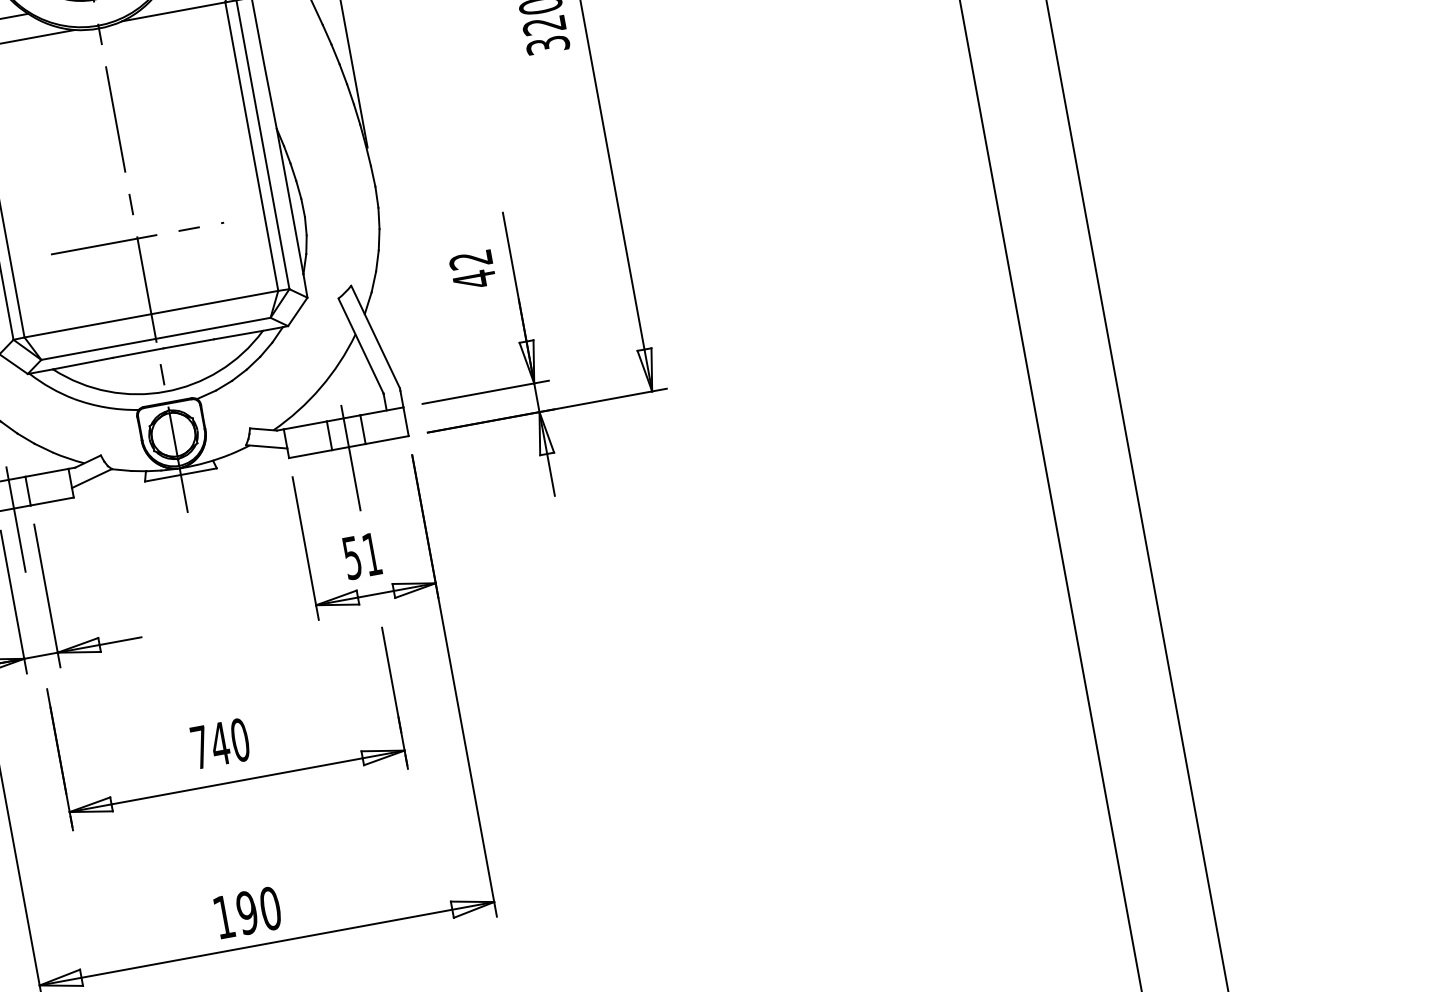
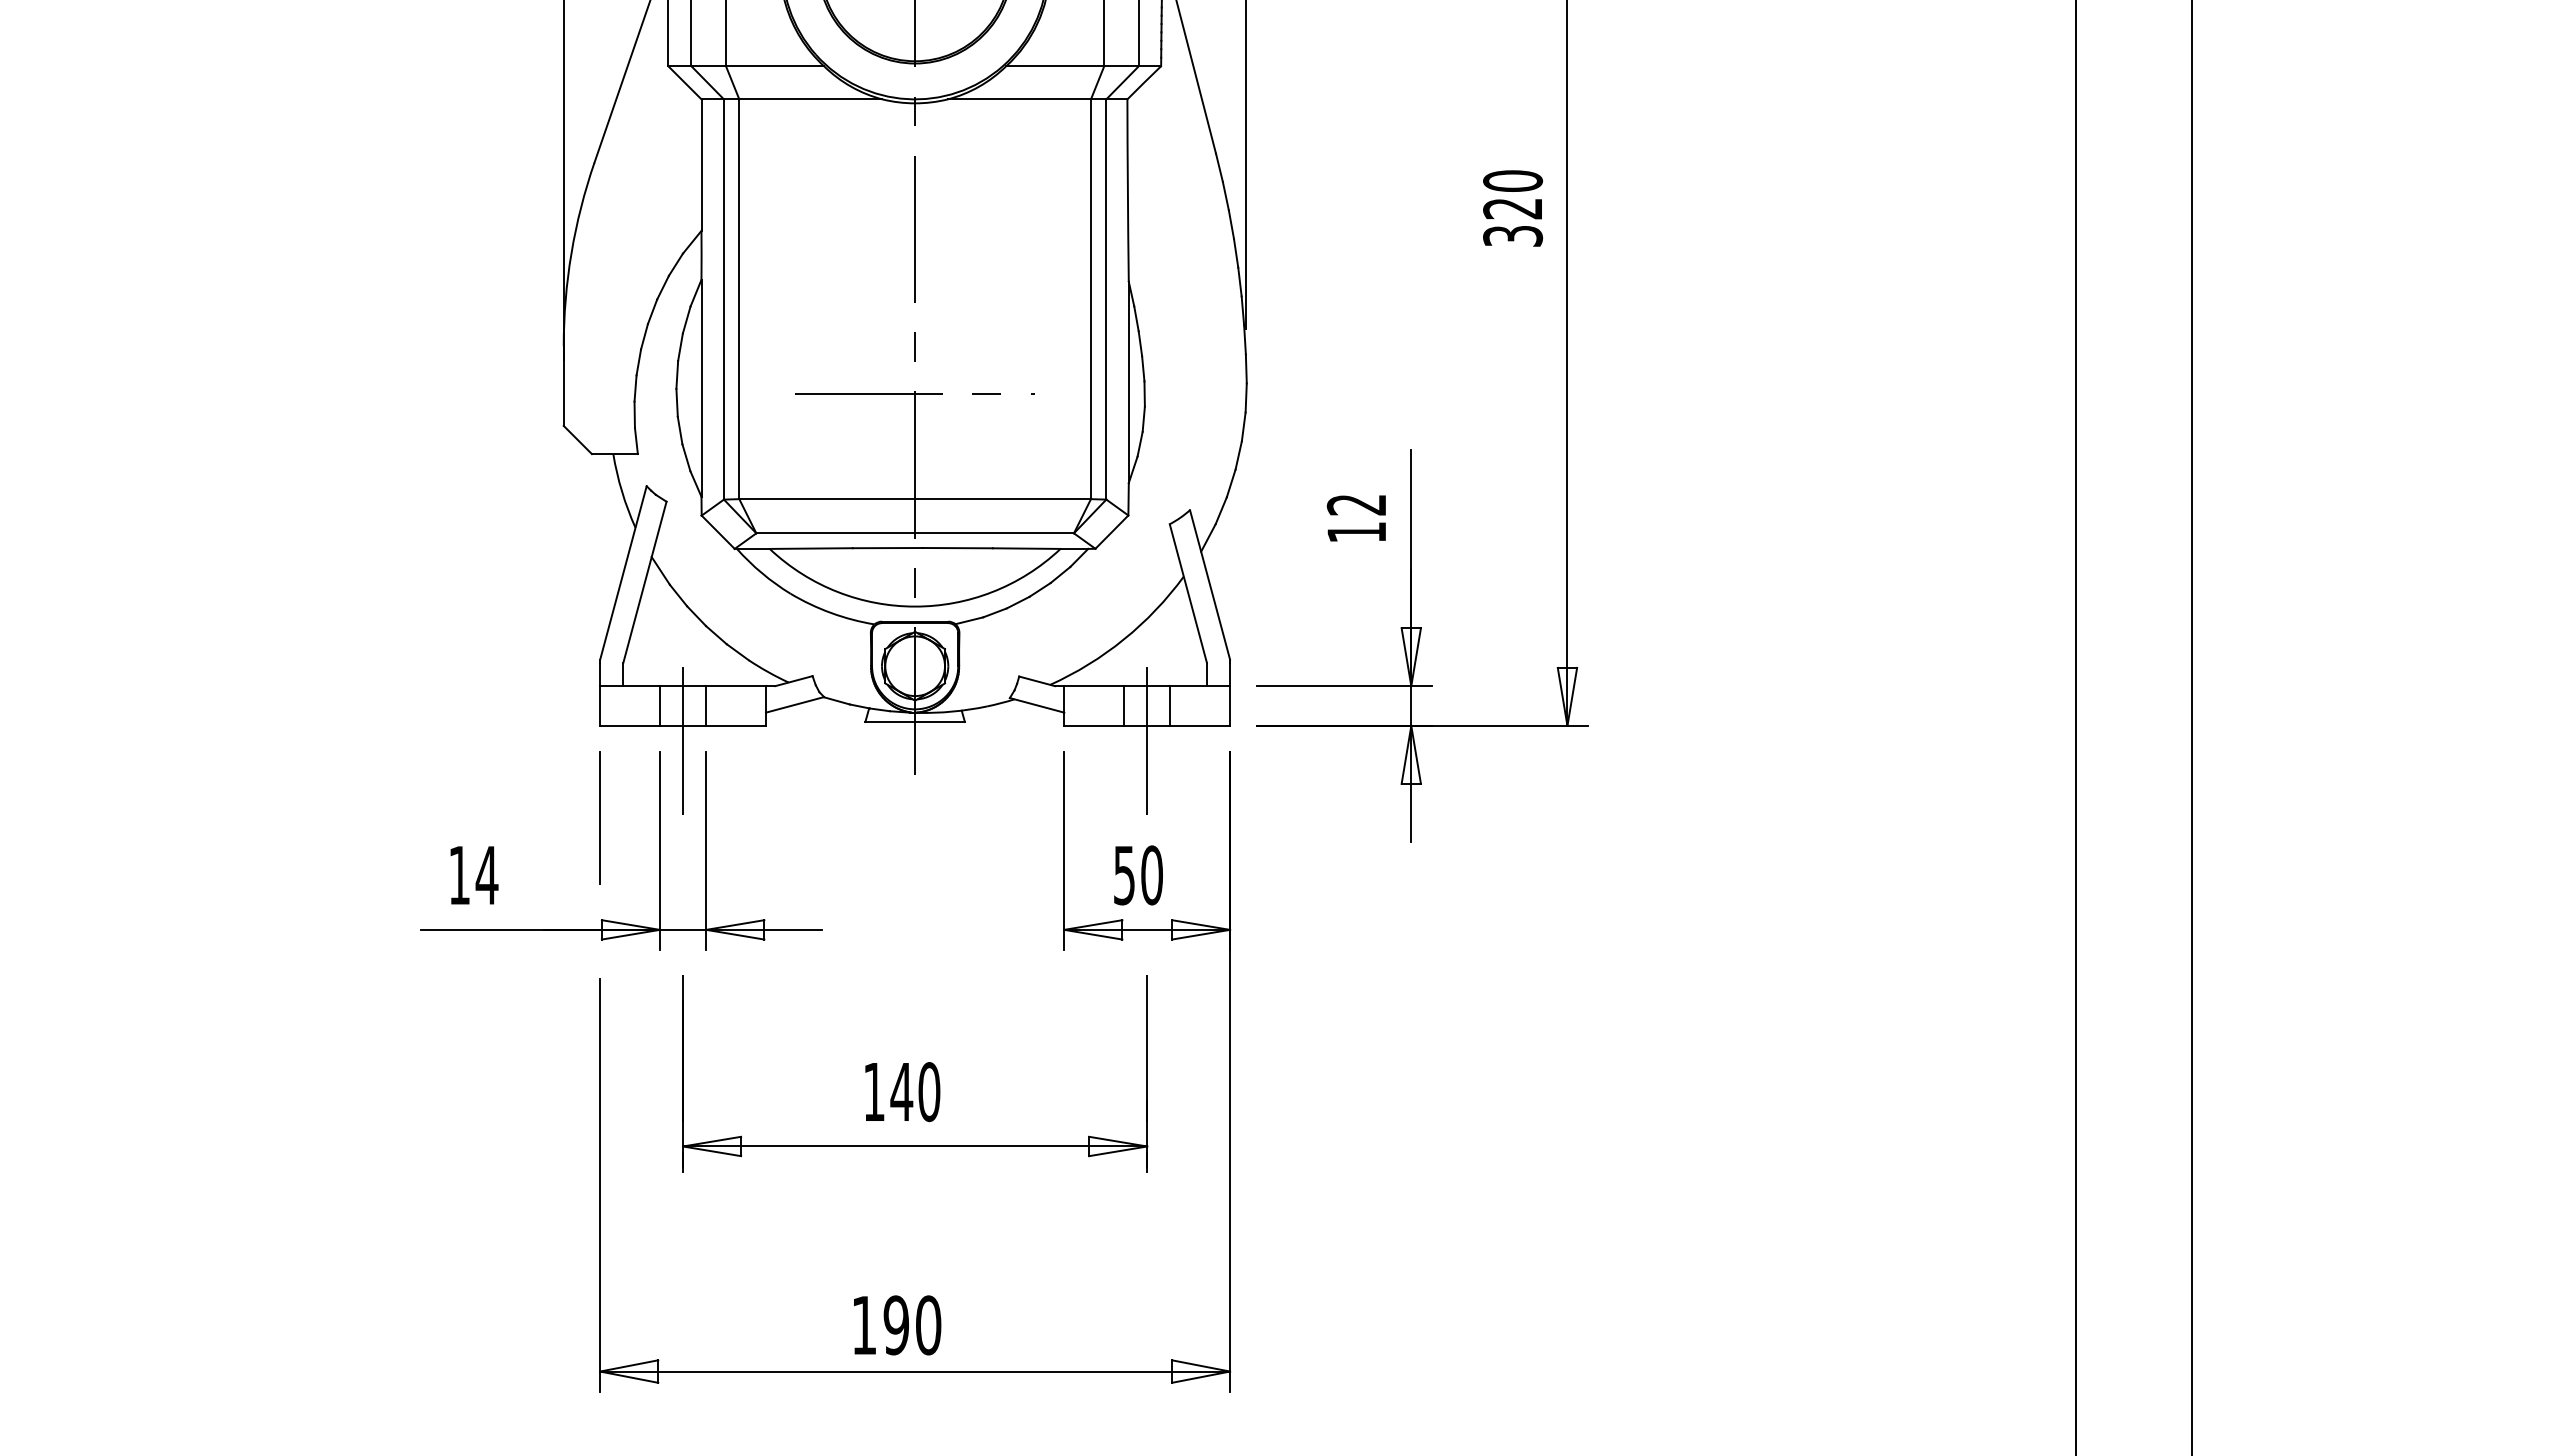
text: (474, 279) -> (1356, 532), 42 -> 12
text: (371, 554) -> (1151, 875), 51 -> 50
text: (200, 747) -> (874, 1091), 740 -> 140

